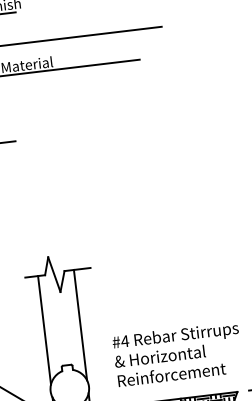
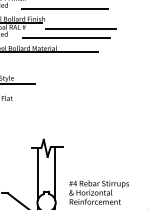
line: (97, 16) -> (80, 29), added

